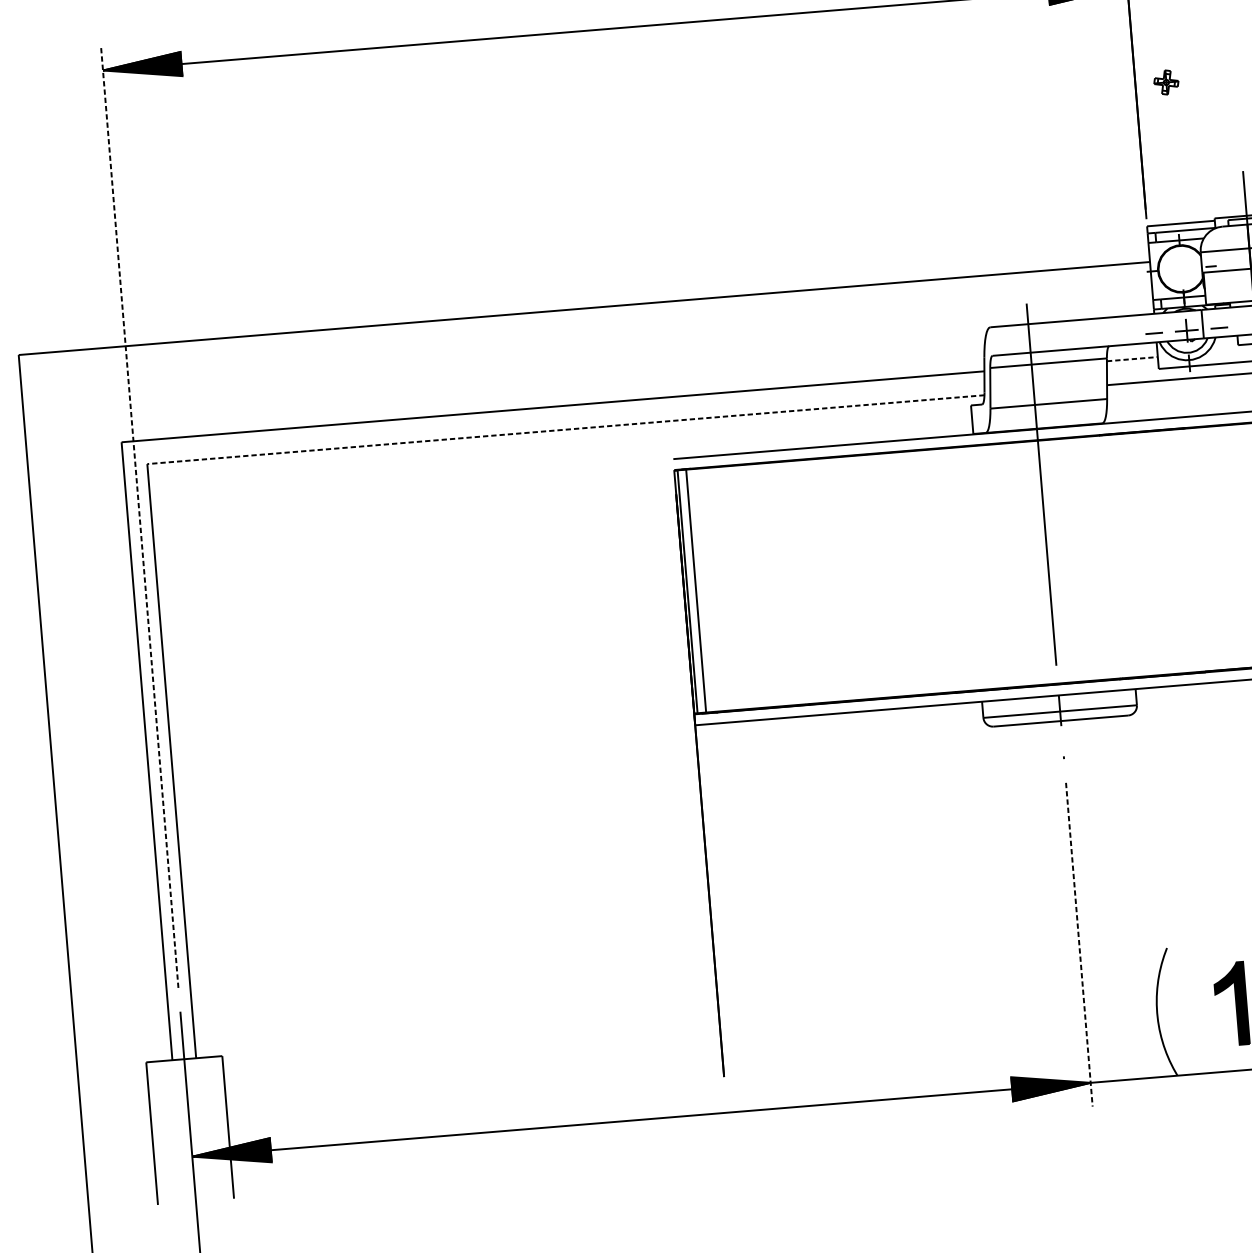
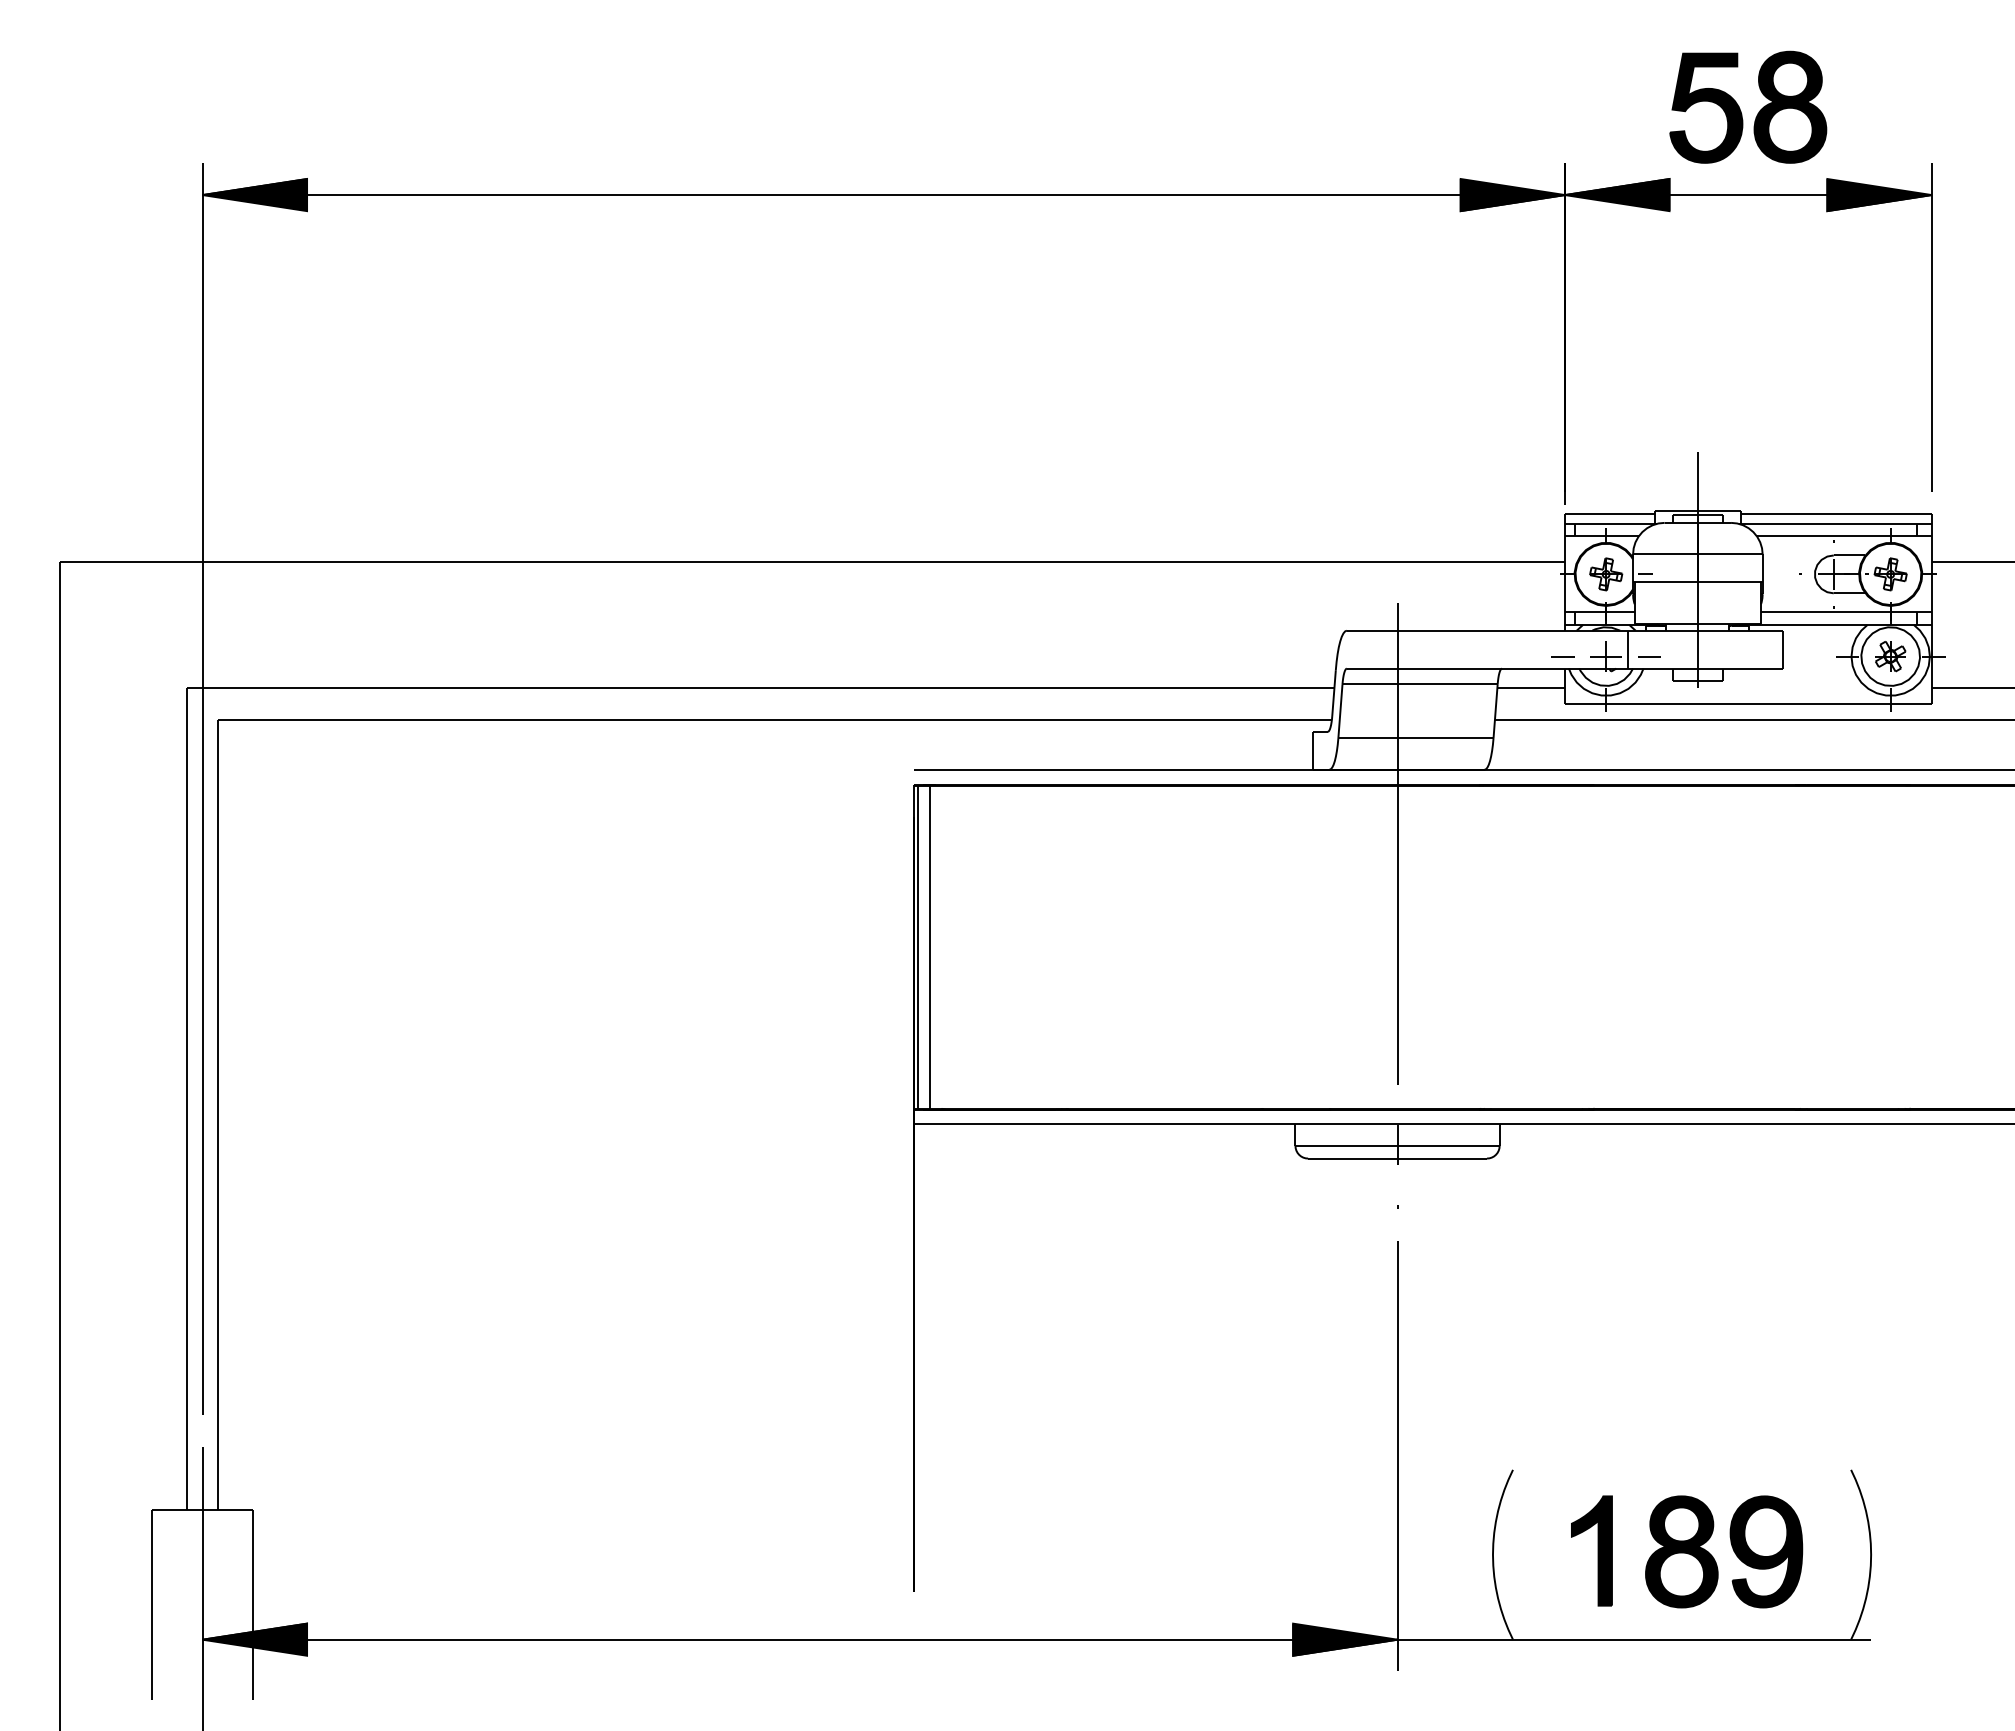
part: (1166, 82) -> (1606, 574), moved
line: (1132, 359) -> (1531, 688), dashed -> solid
line: (566, 429) -> (775, 719), dashed -> solid
line: (139, 517) -> (202, 789), dashed -> solid
line: (1079, 945) -> (1397, 1456), dashed -> solid

